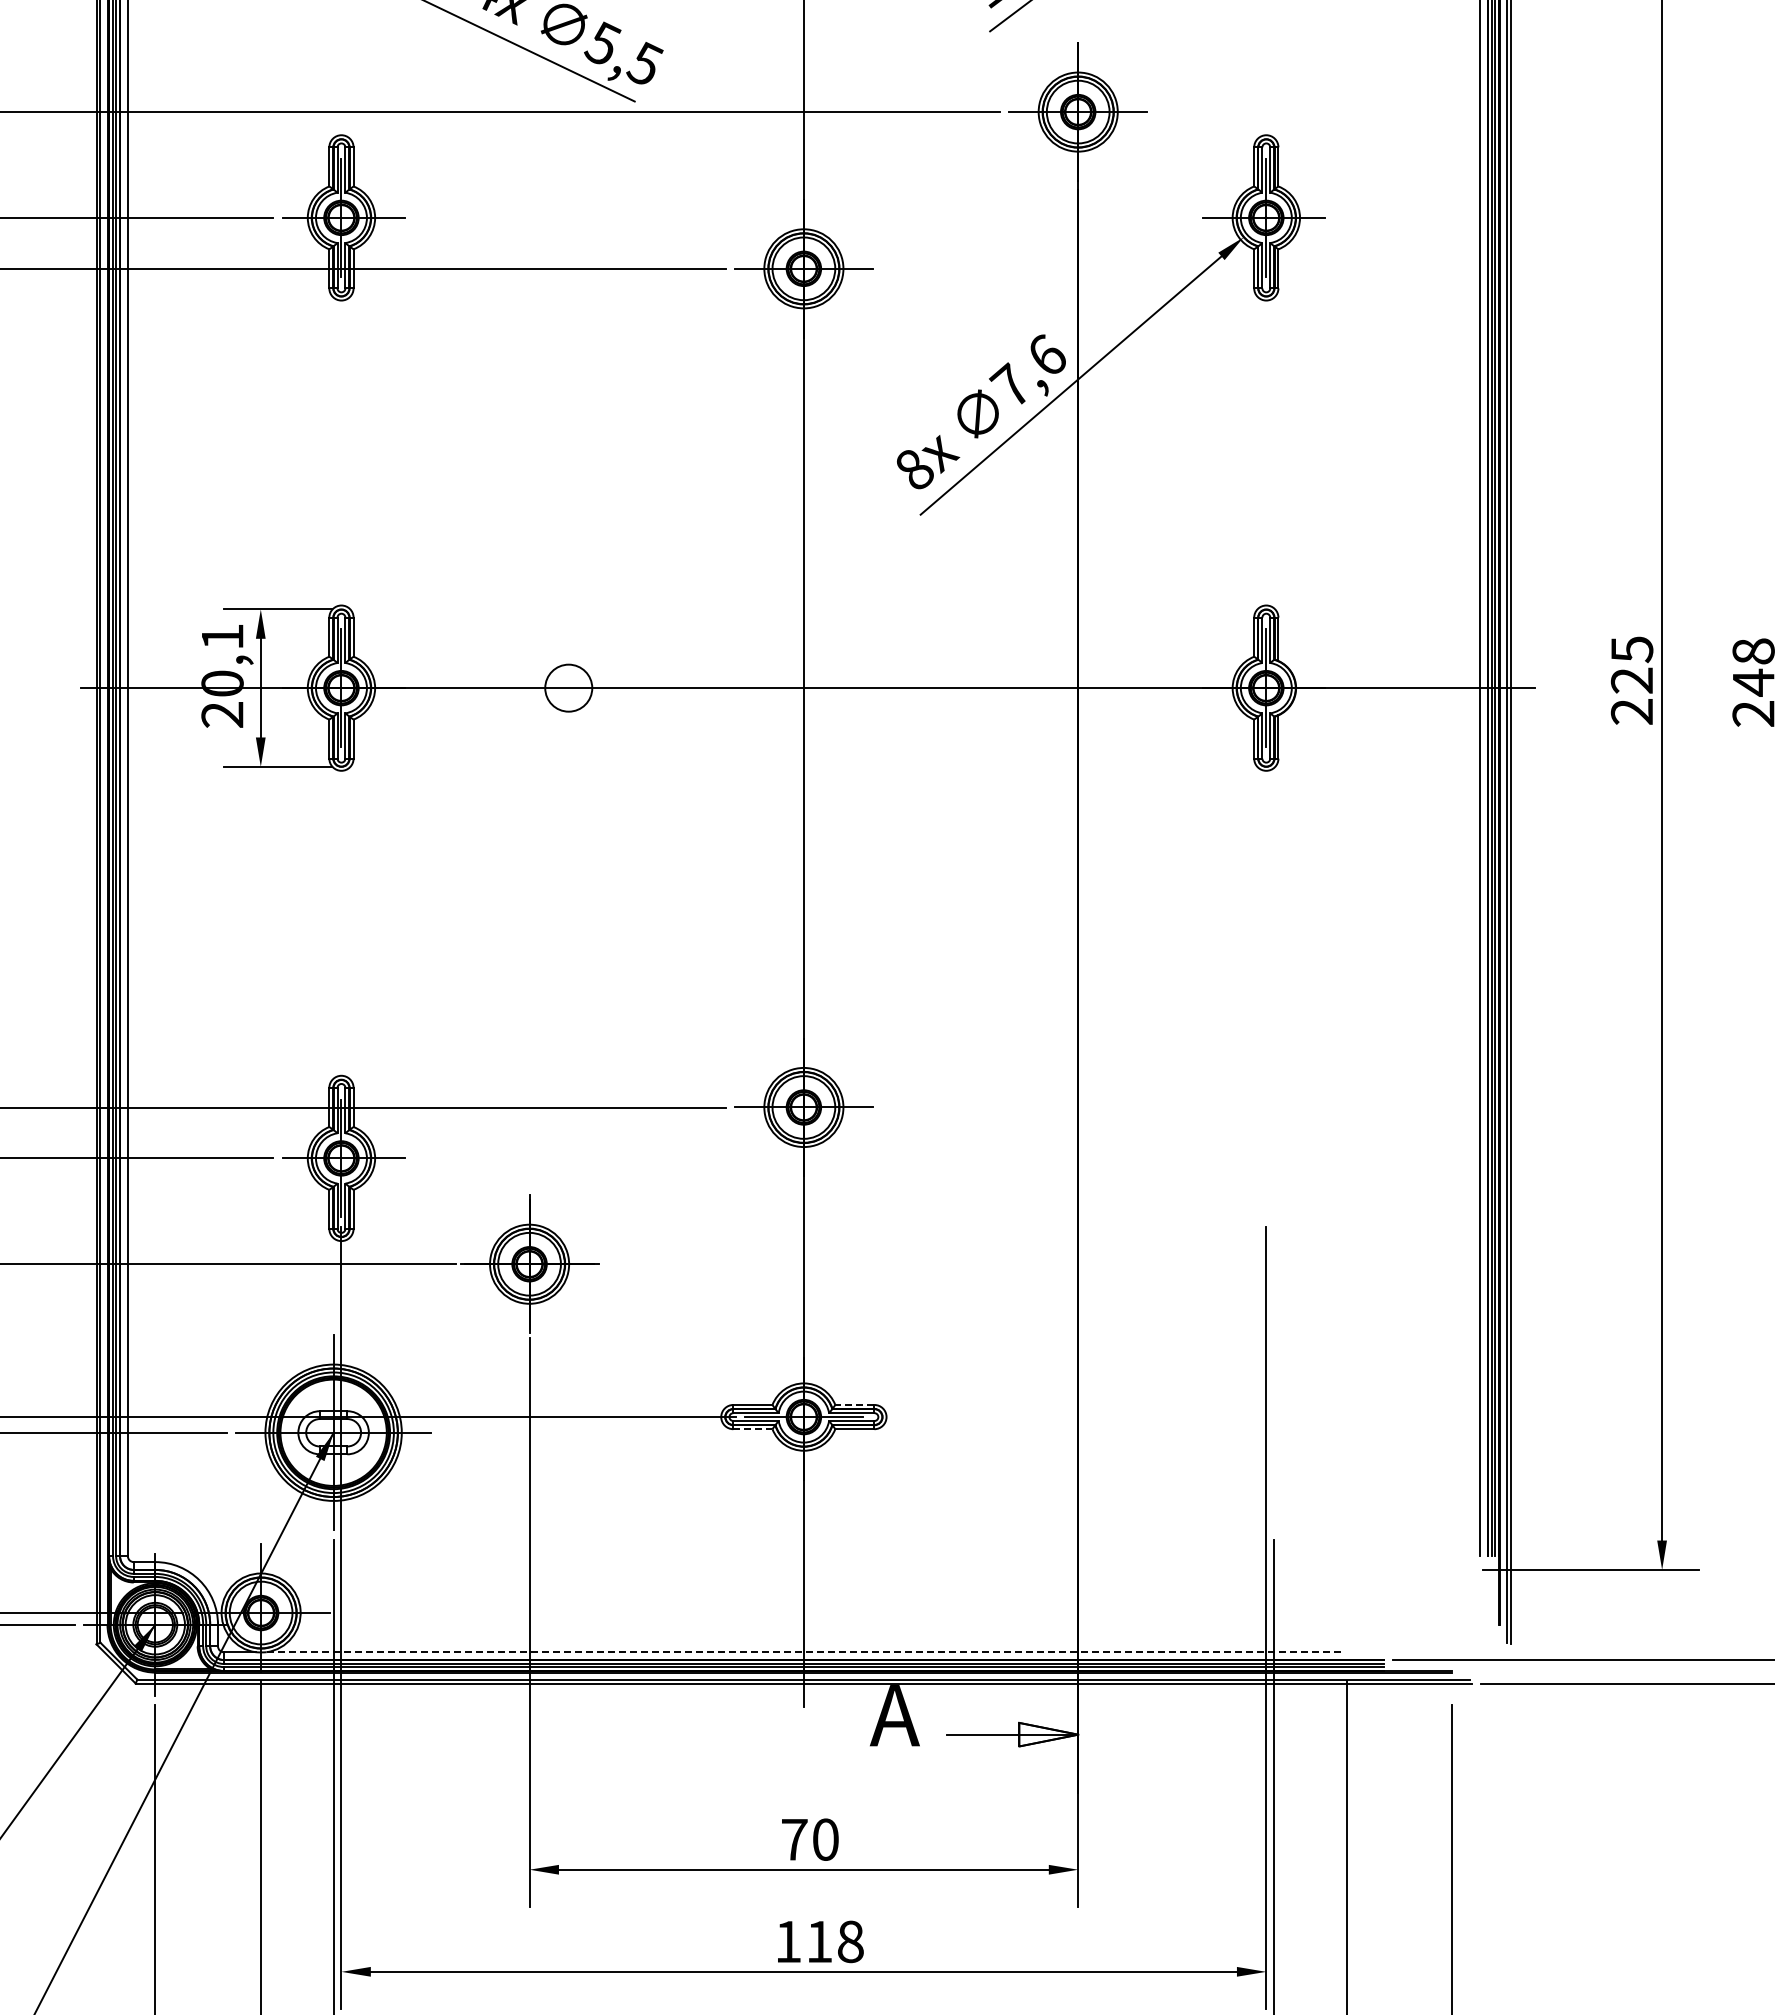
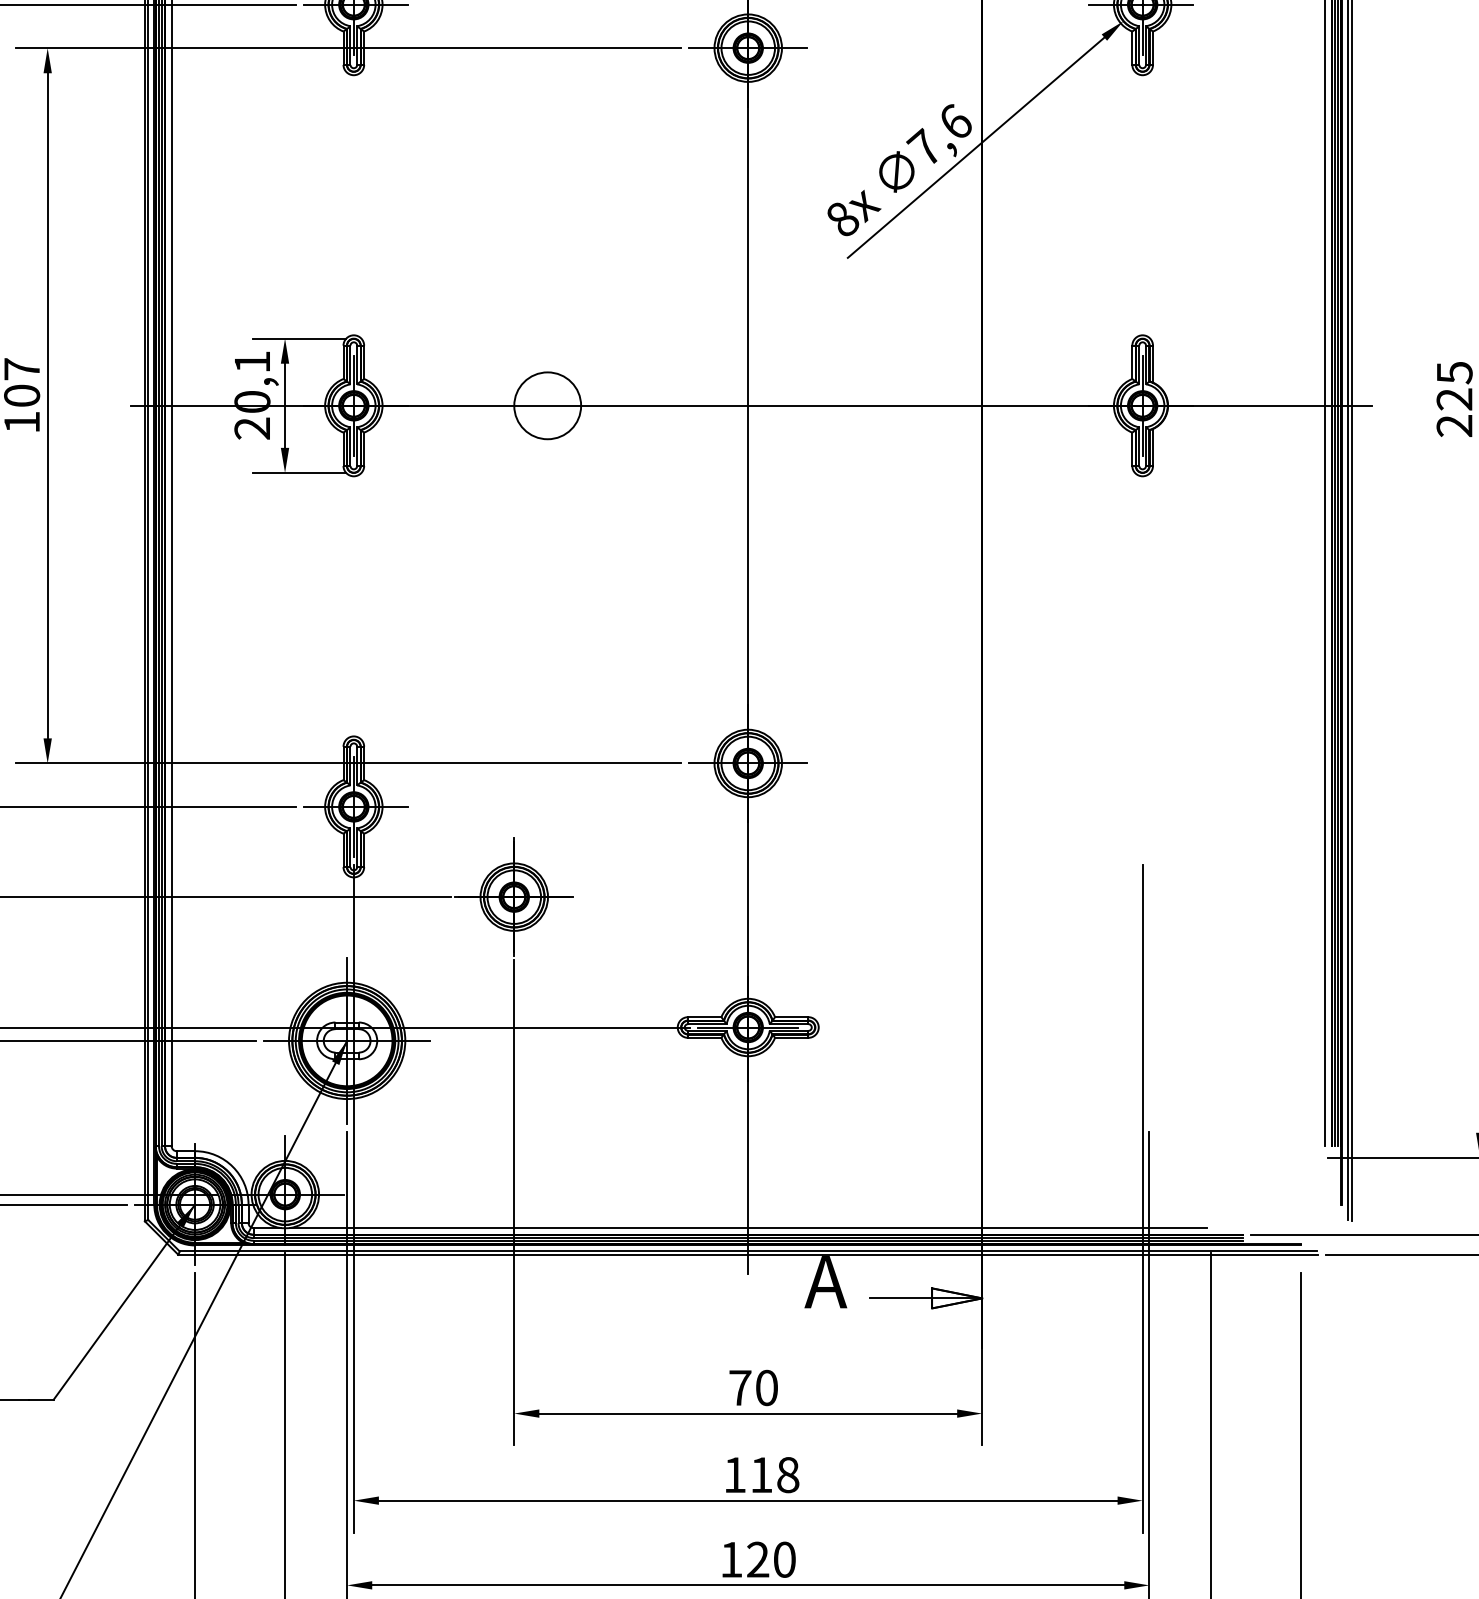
circle: (568, 687) -> (547, 405), size x1.67
line: (854, 1404) -> (791, 1016), dashed -> solid
line: (752, 1429) -> (704, 1038), dashed -> solid
line: (803, 1652) -> (747, 1228), dashed -> solid

